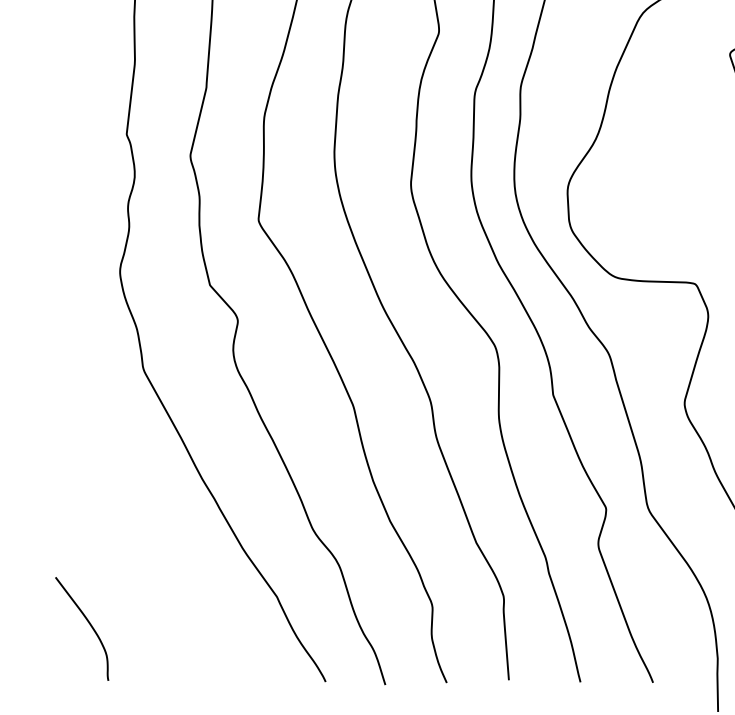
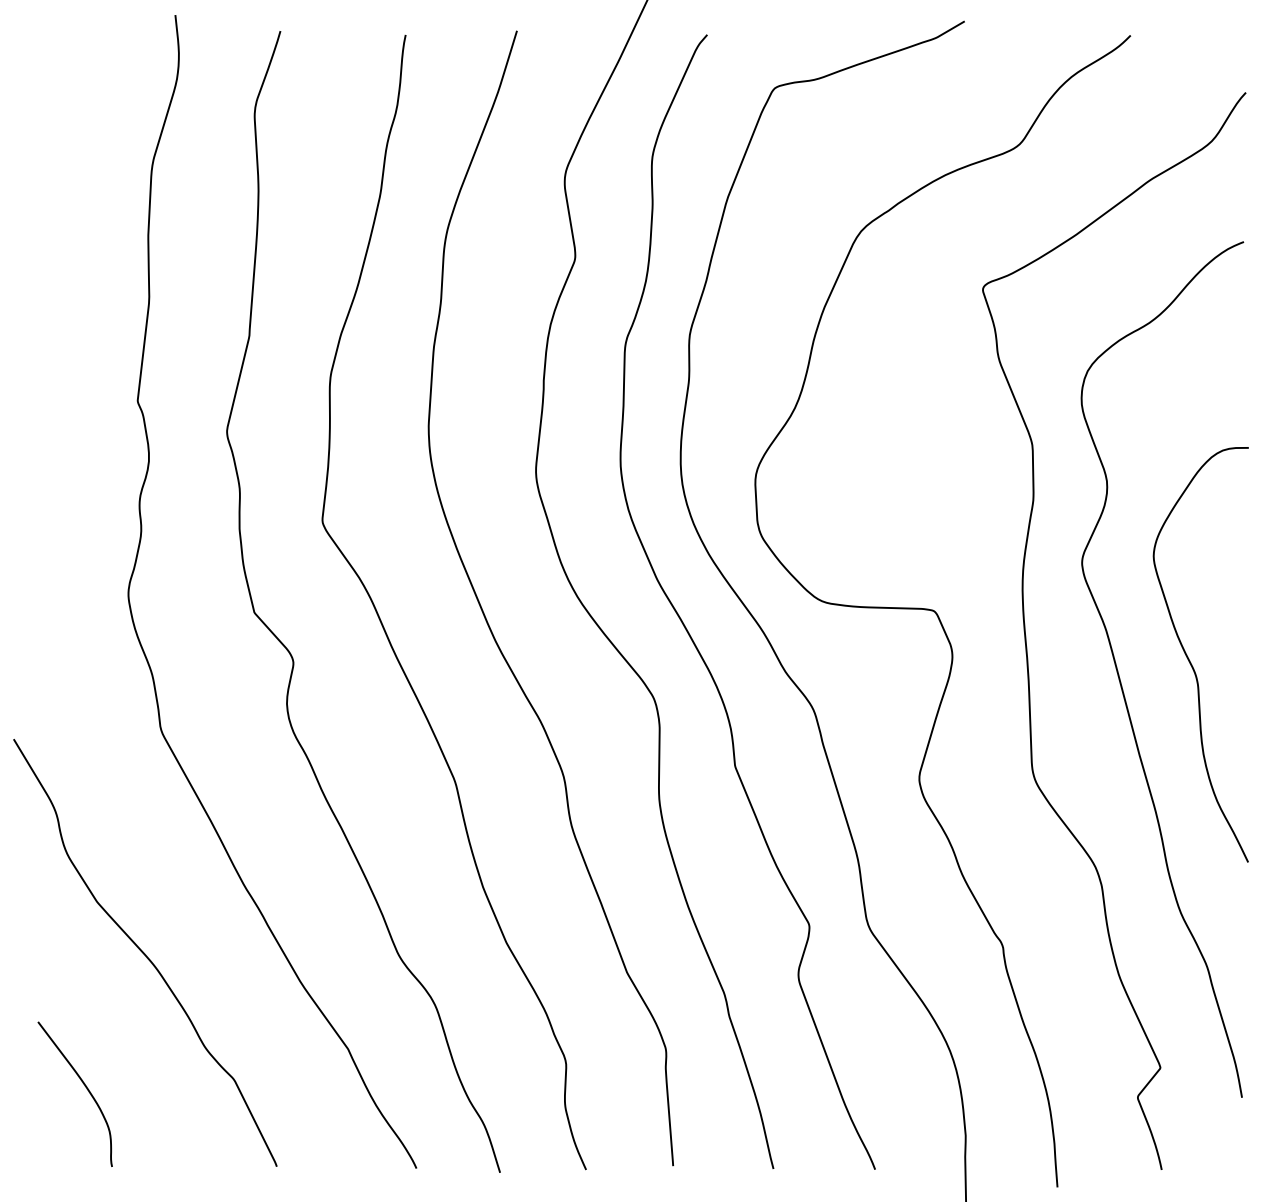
curve: (131, 527) -> (144, 952), added

